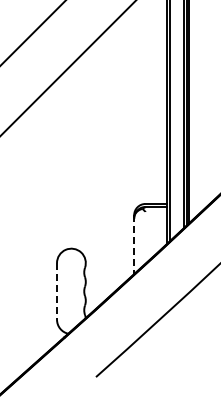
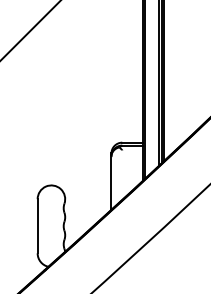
line: (134, 245) -> (111, 182), dashed -> solid
line: (57, 291) -> (38, 226), dashed -> solid

